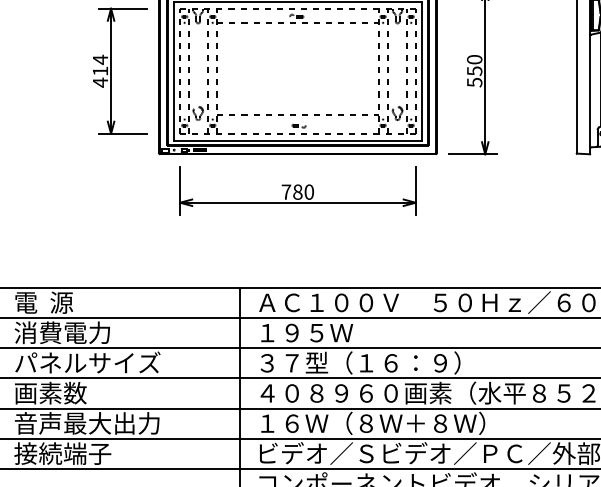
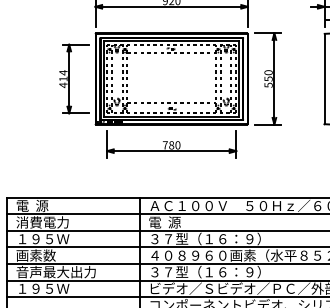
text: (304, 332) -> (175, 222), １９５Ｗ -> 電  源
text: (87, 362) -> (56, 238), パネルサイズ -> １９５Ｗ
text: (372, 422) -> (212, 271), １６Ｗ（８Ｗ＋８Ｗ） -> ３７型（１６：９）
text: (62, 453) -> (42, 288), 接続端子 -> １９５Ｗ

